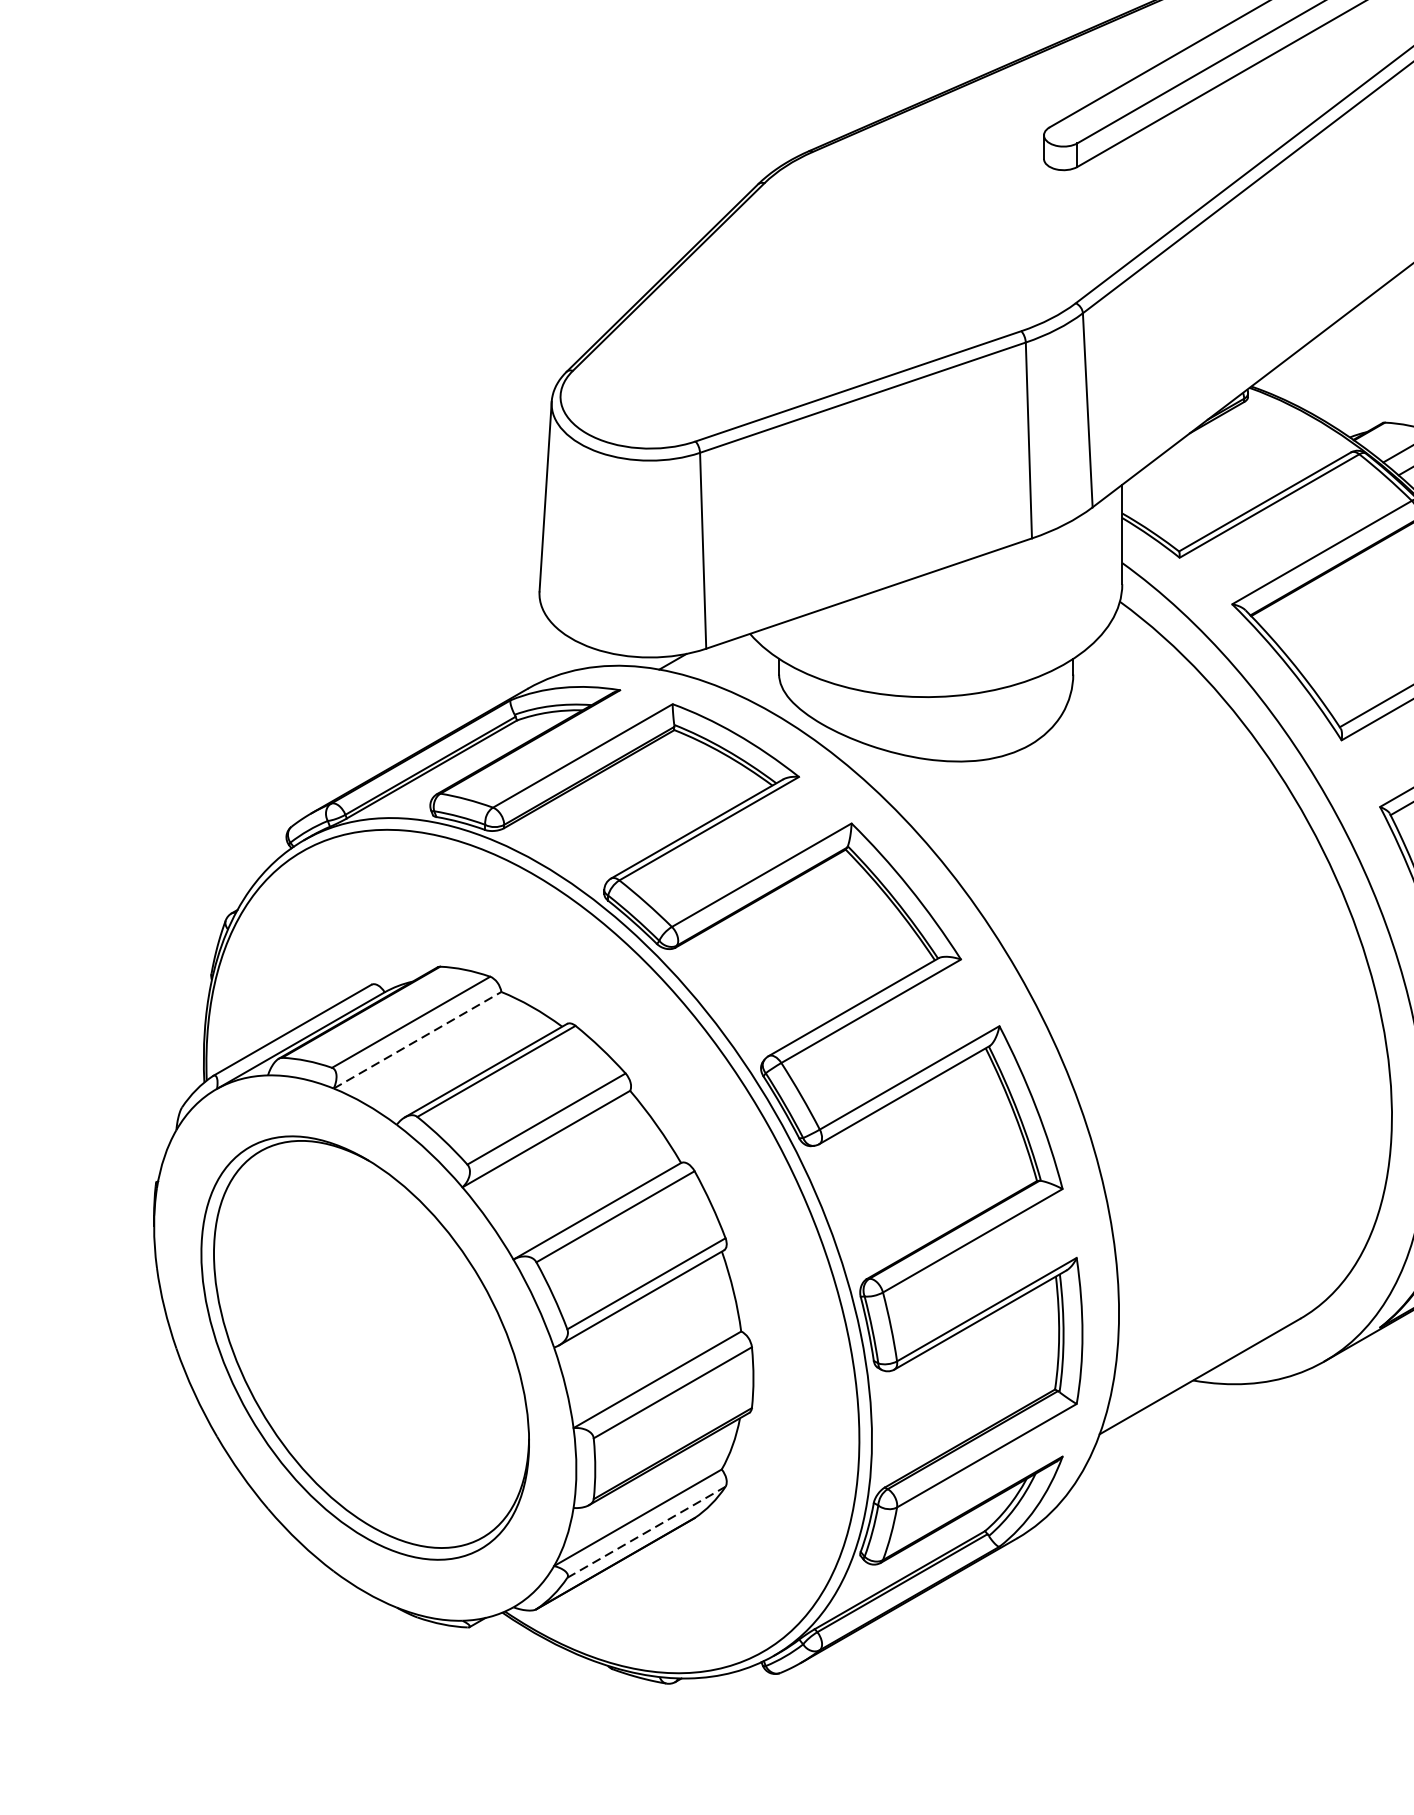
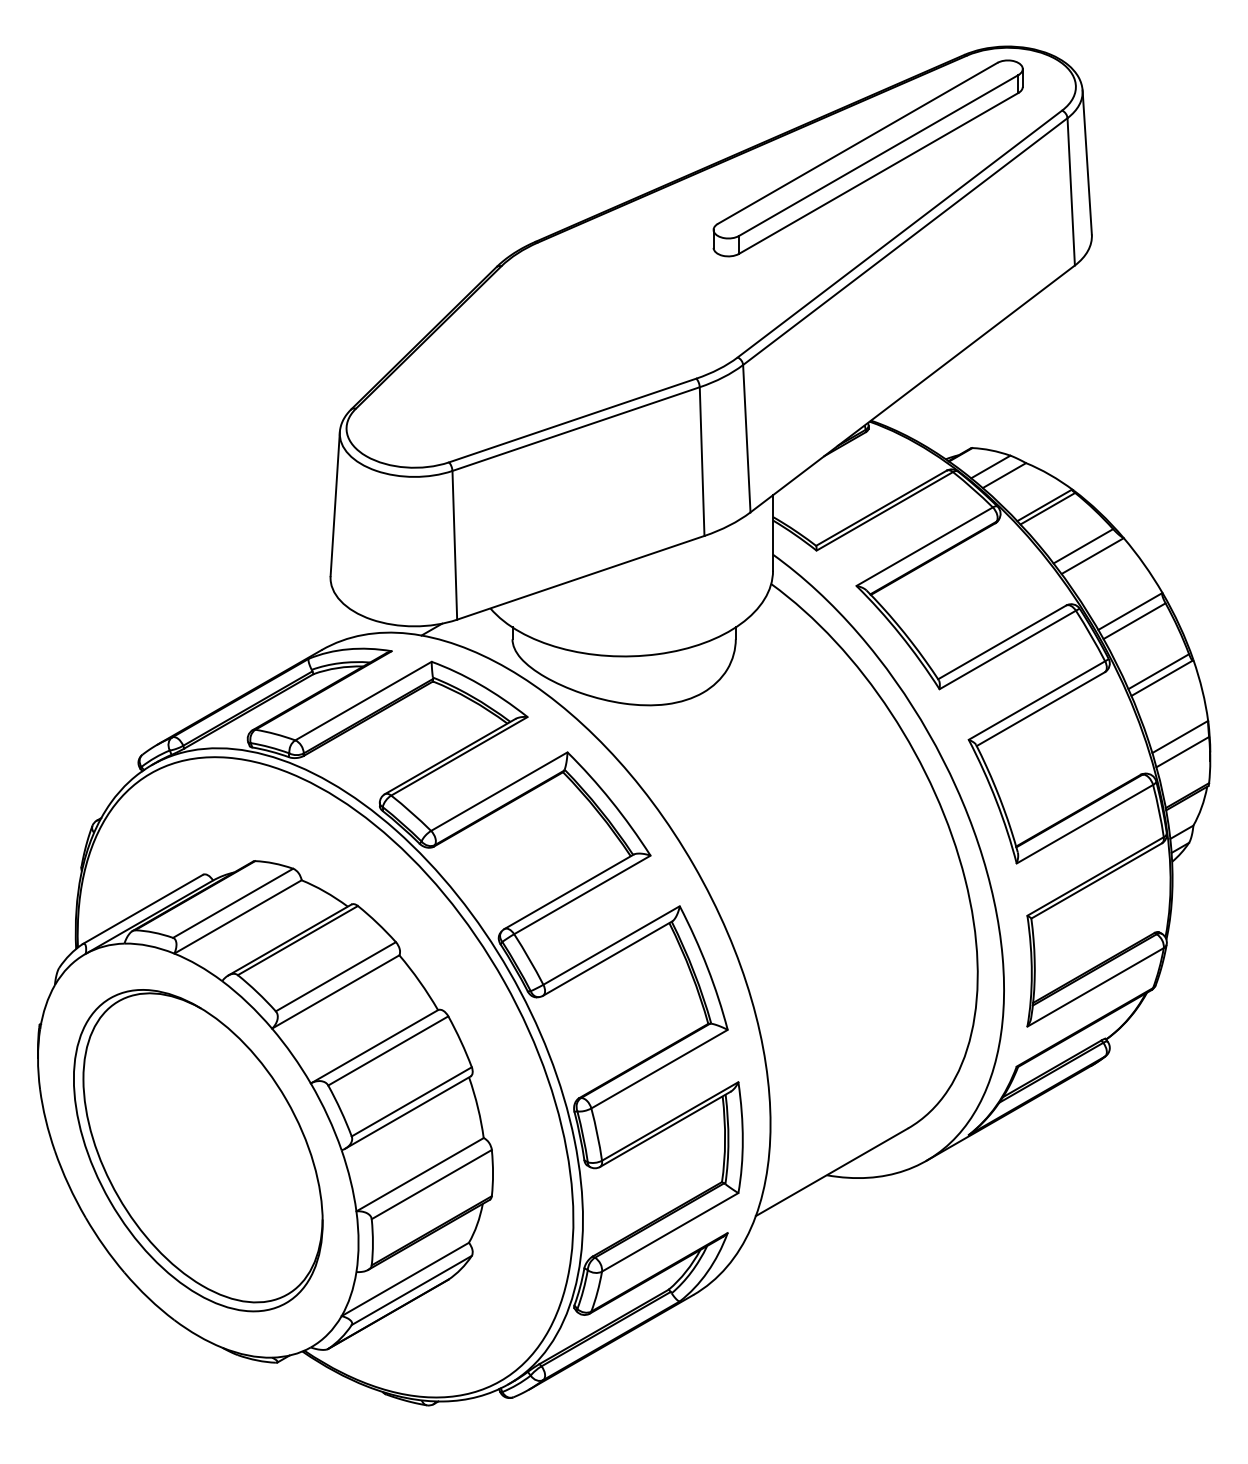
line: (418, 1039) -> (238, 916), dashed -> solid
line: (647, 1532) -> (412, 1290), dashed -> solid

